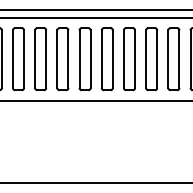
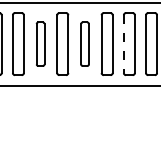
part: (62, 59) -> (40, 44), size x0.7
part: (107, 59) -> (85, 44), size x0.7
line: (146, 59) -> (124, 44), solid -> dashed

